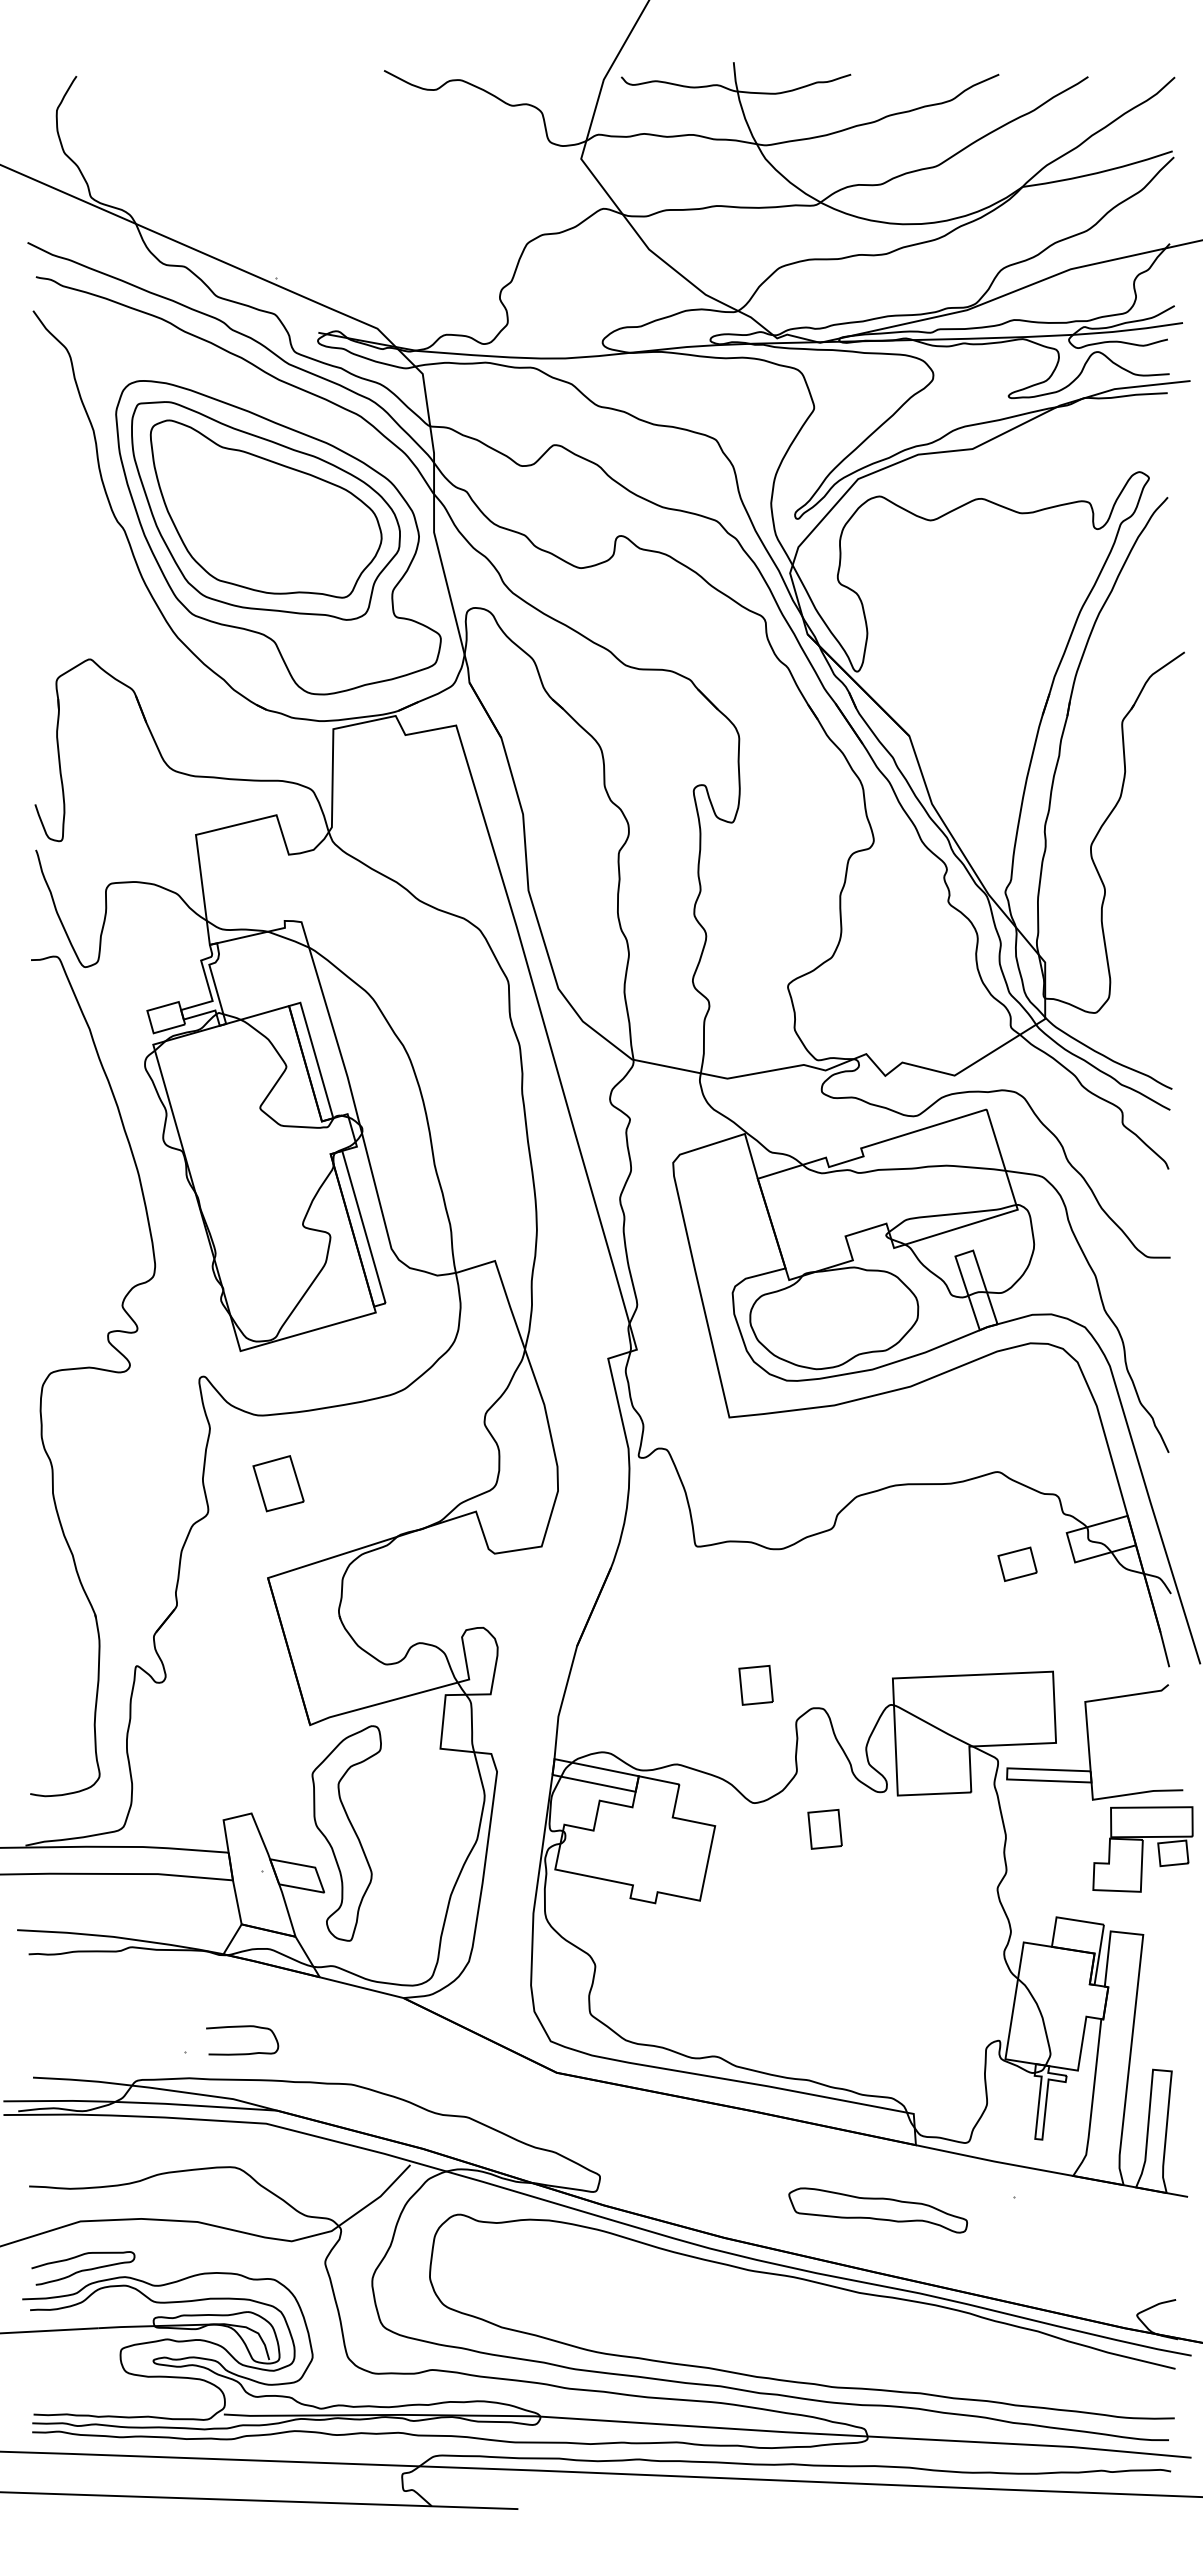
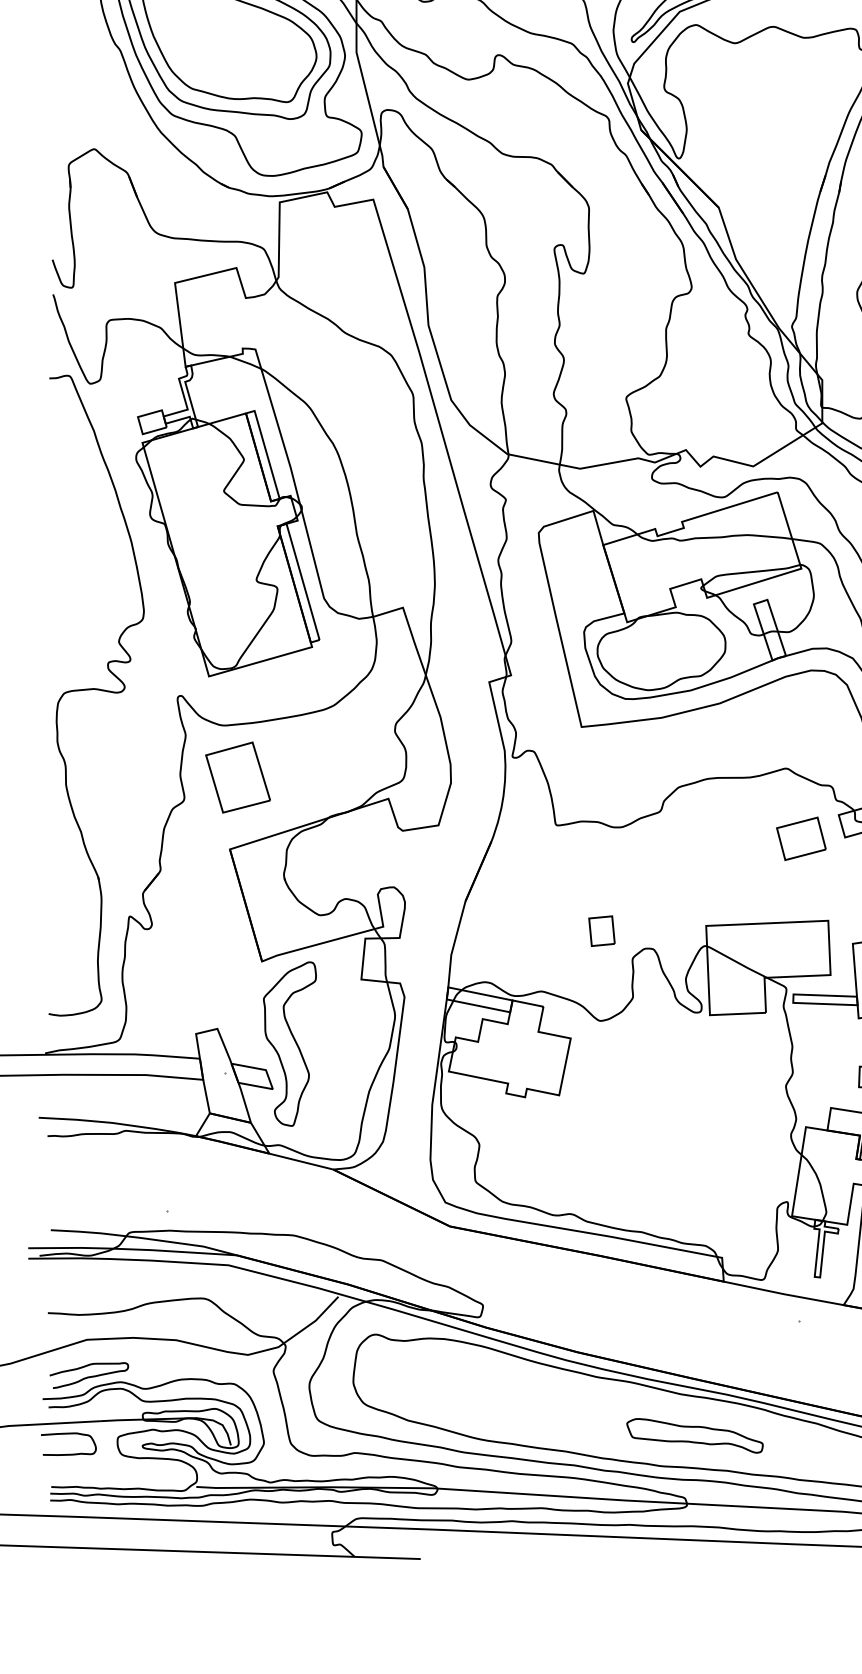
part: (278, 1483) -> (237, 777), size x1.67
part: (1017, 1564) -> (801, 839), size x1.67
part: (824, 1829) -> (654, 1041), removed
curve: (242, 2027) -> (68, 1434), moved
part: (877, 2210) -> (694, 1435), moved

